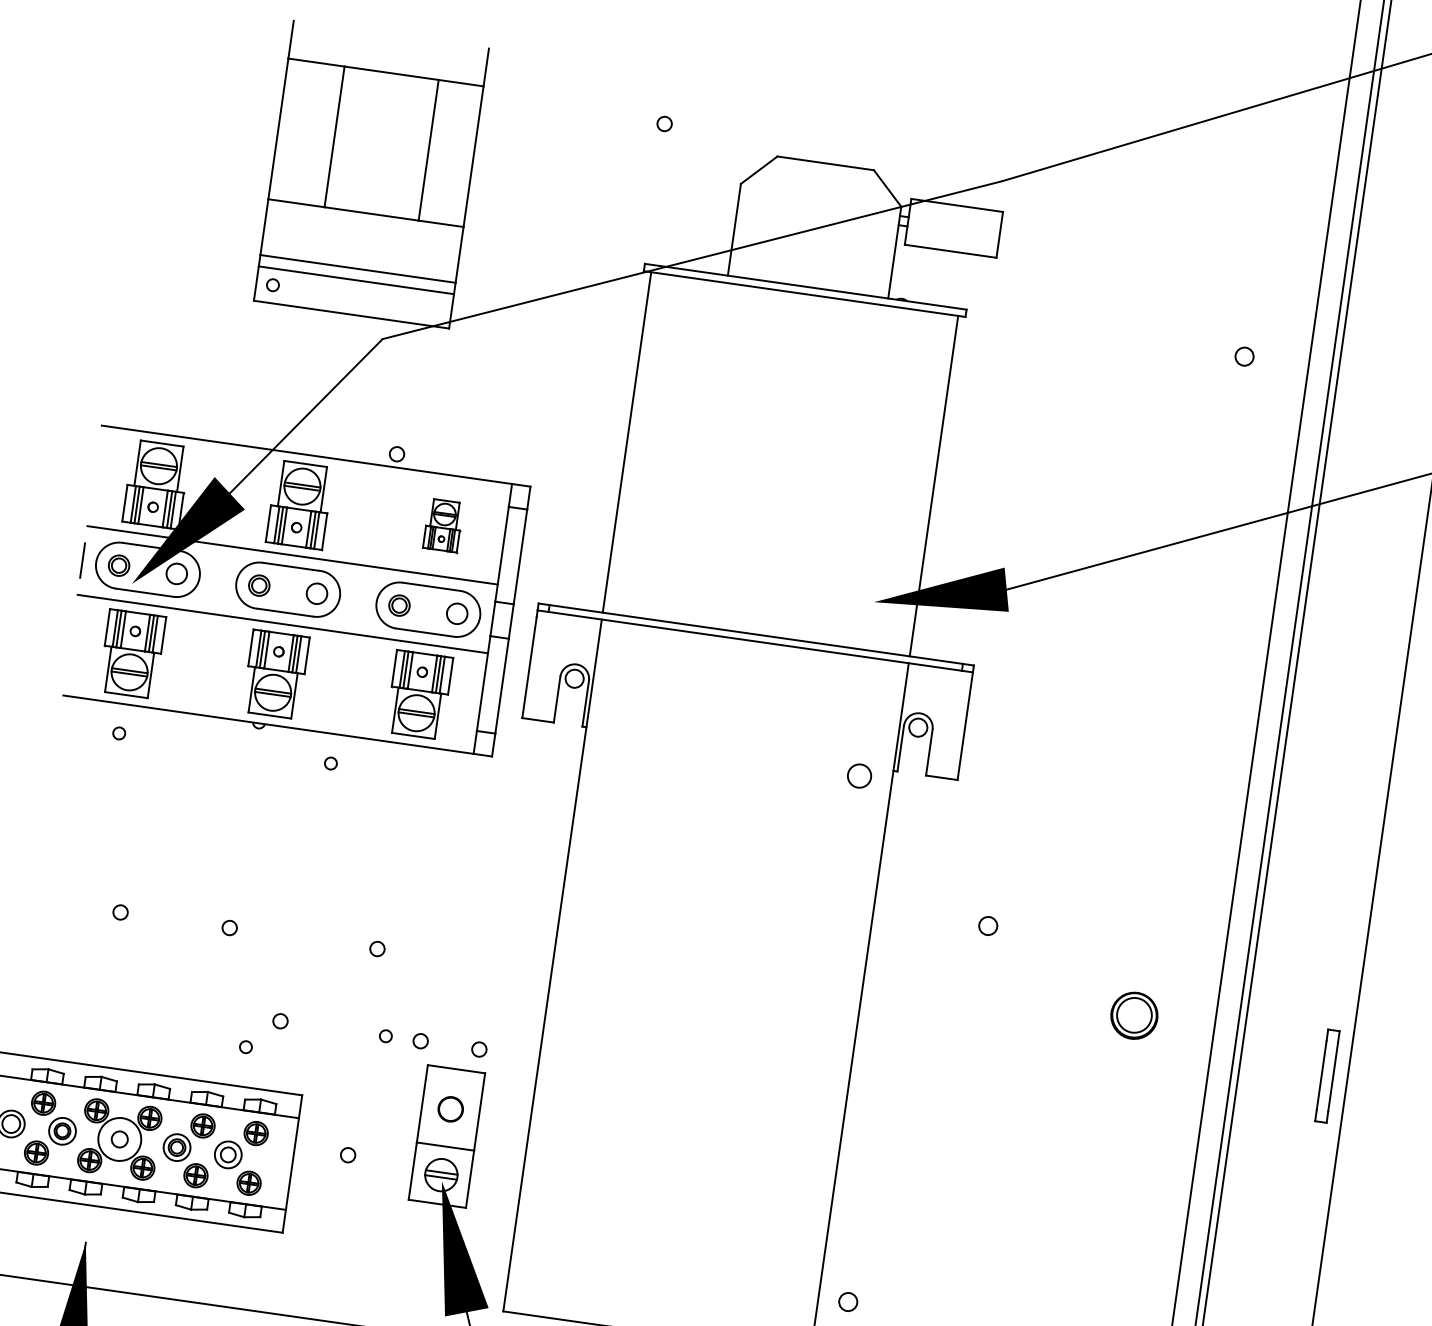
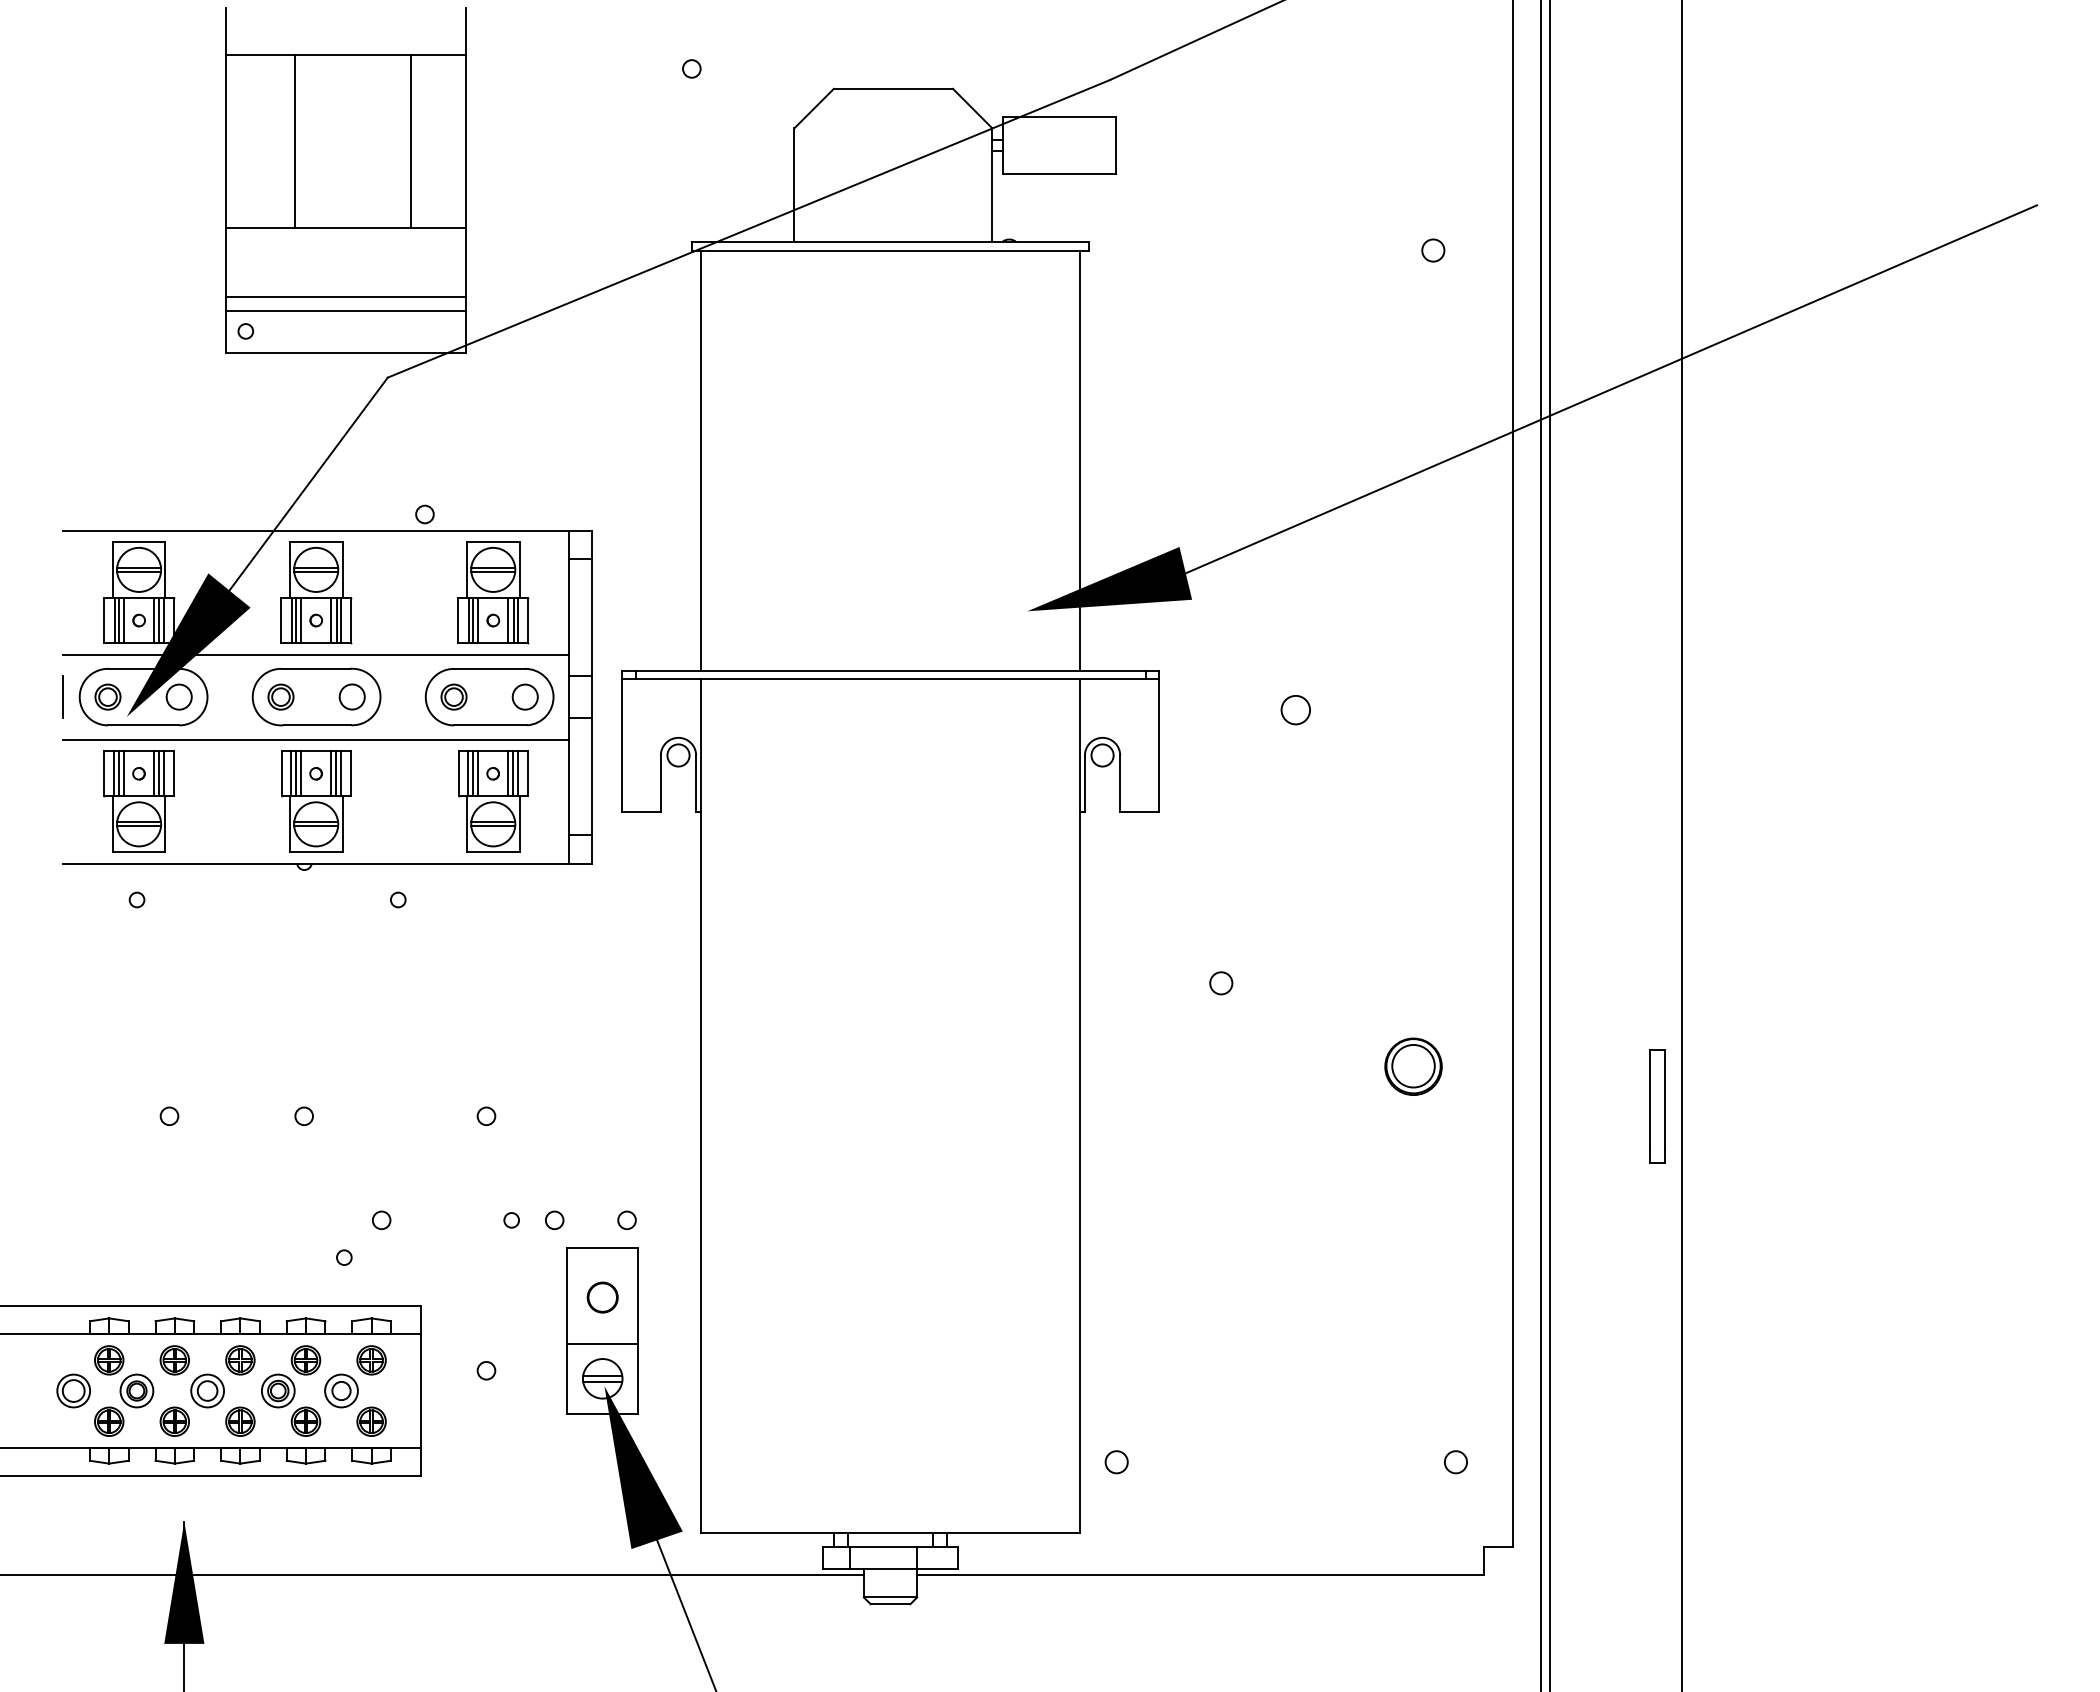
part: (443, 525) -> (493, 592), size x1.67
circle: (859, 776) -> (1295, 710), moved
circle: (119, 1139) -> (207, 1390), size x0.62

